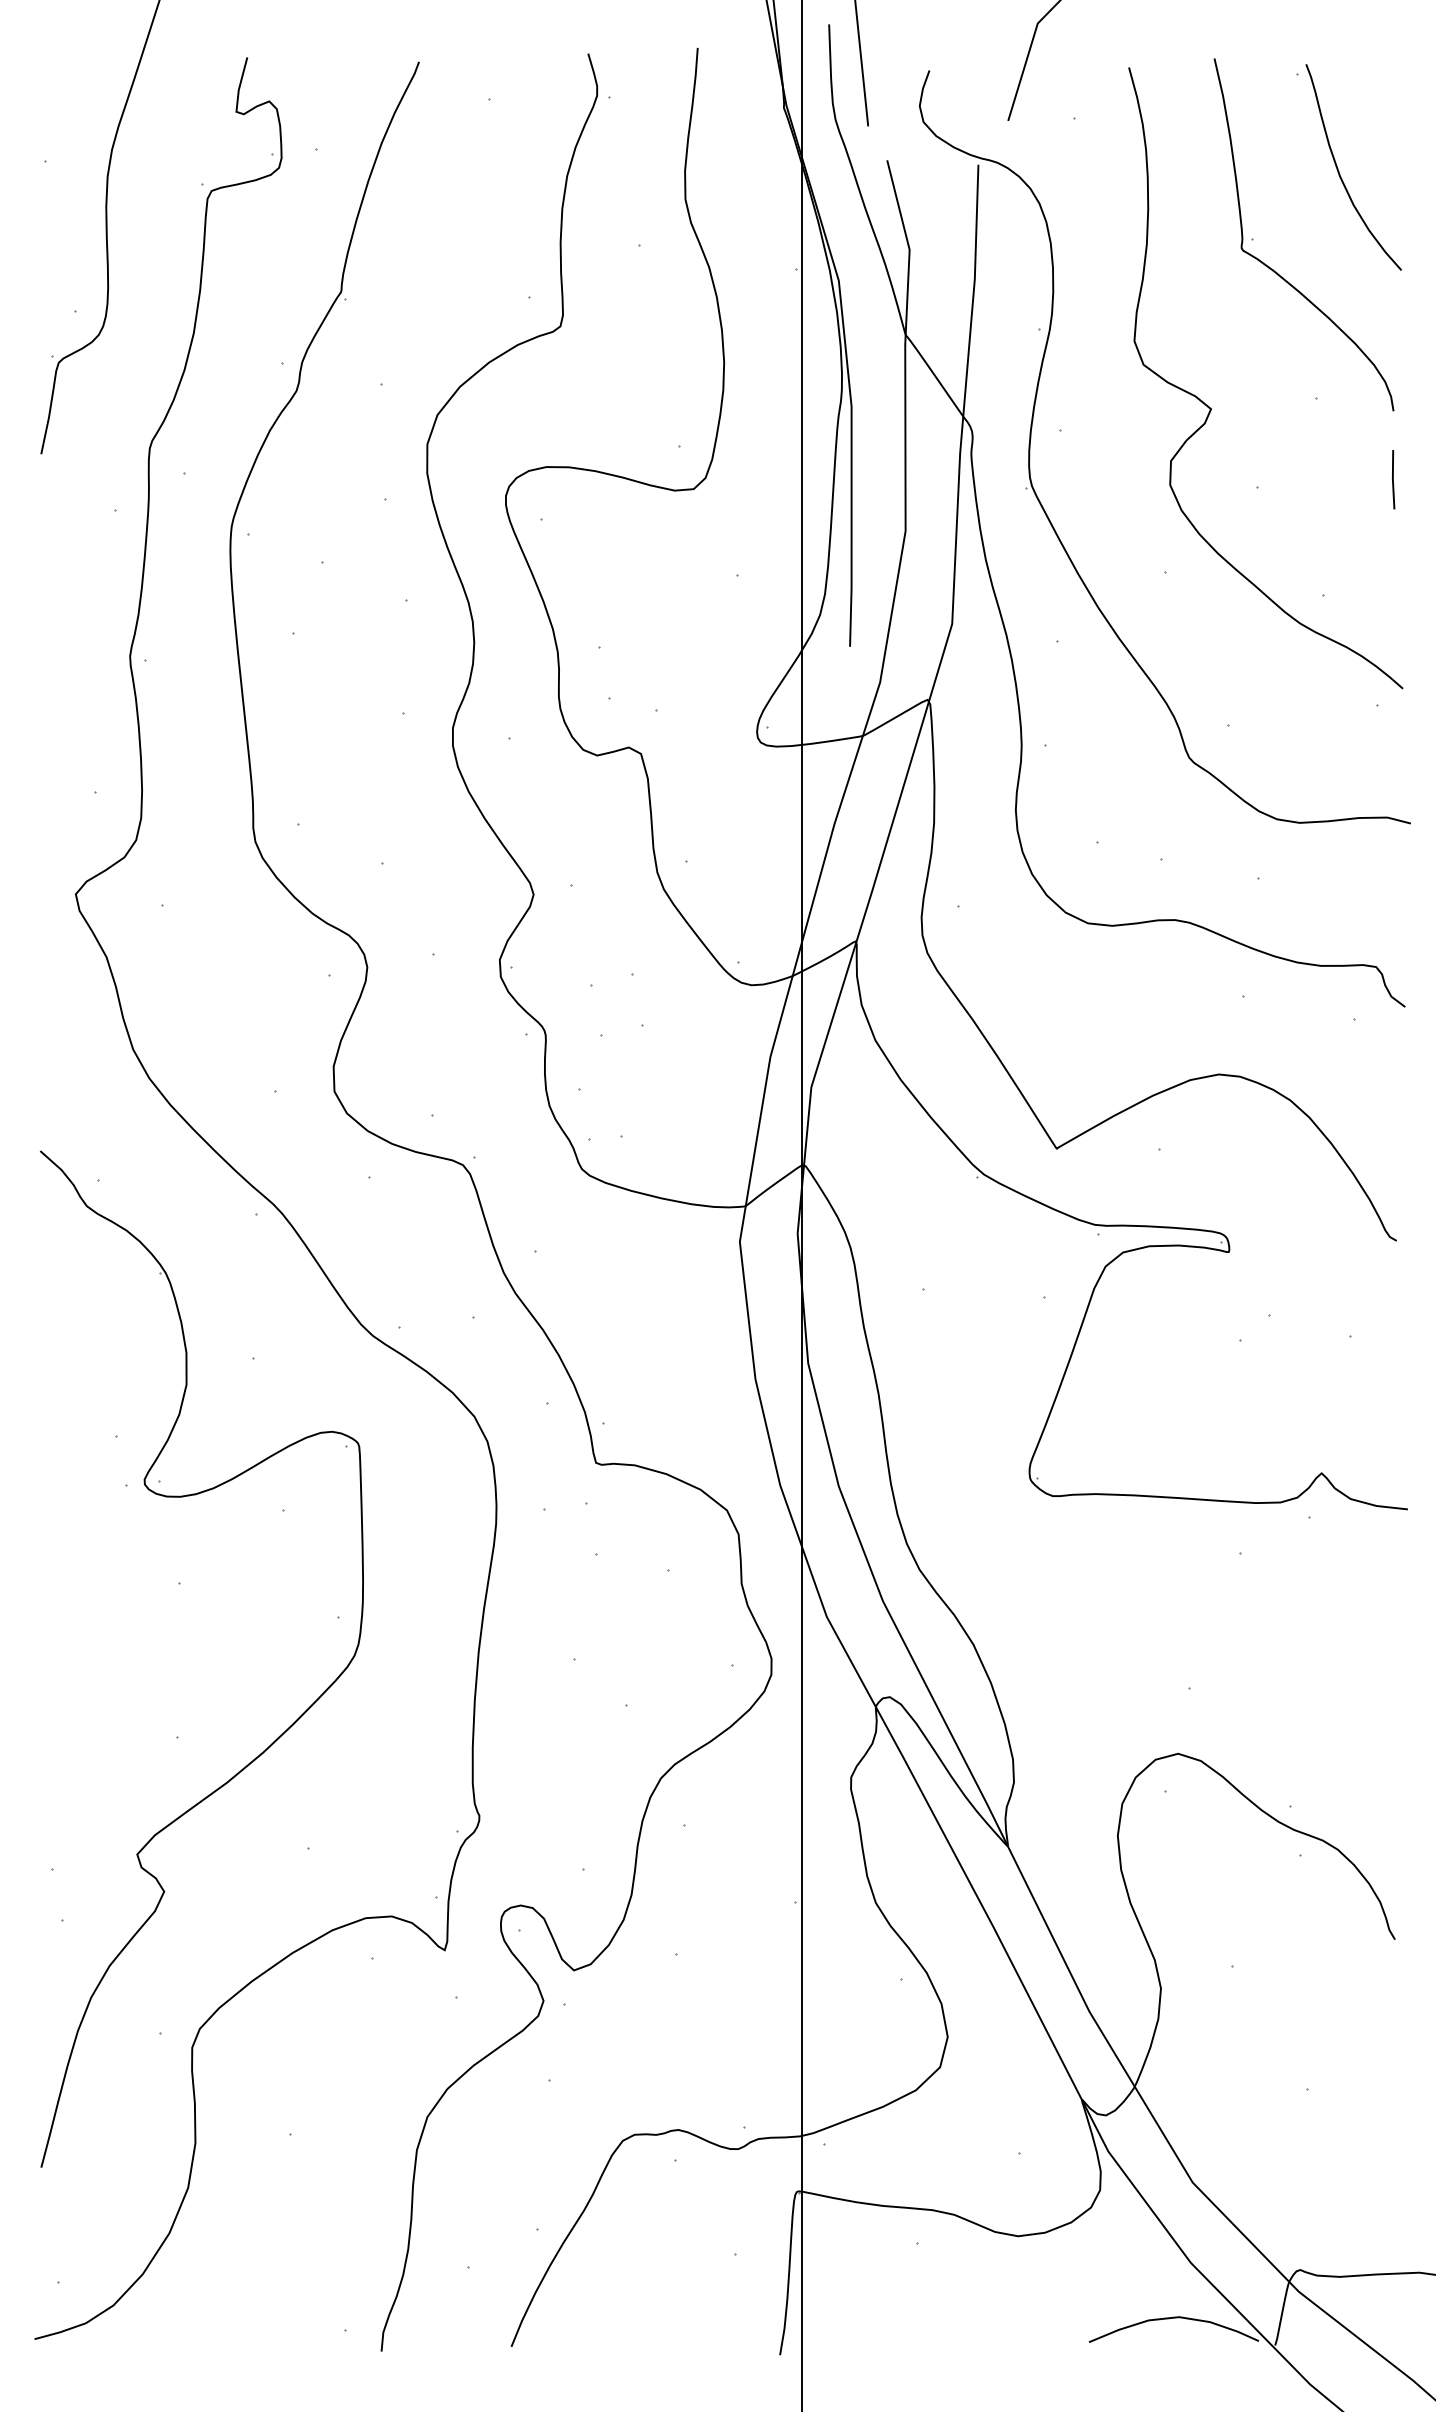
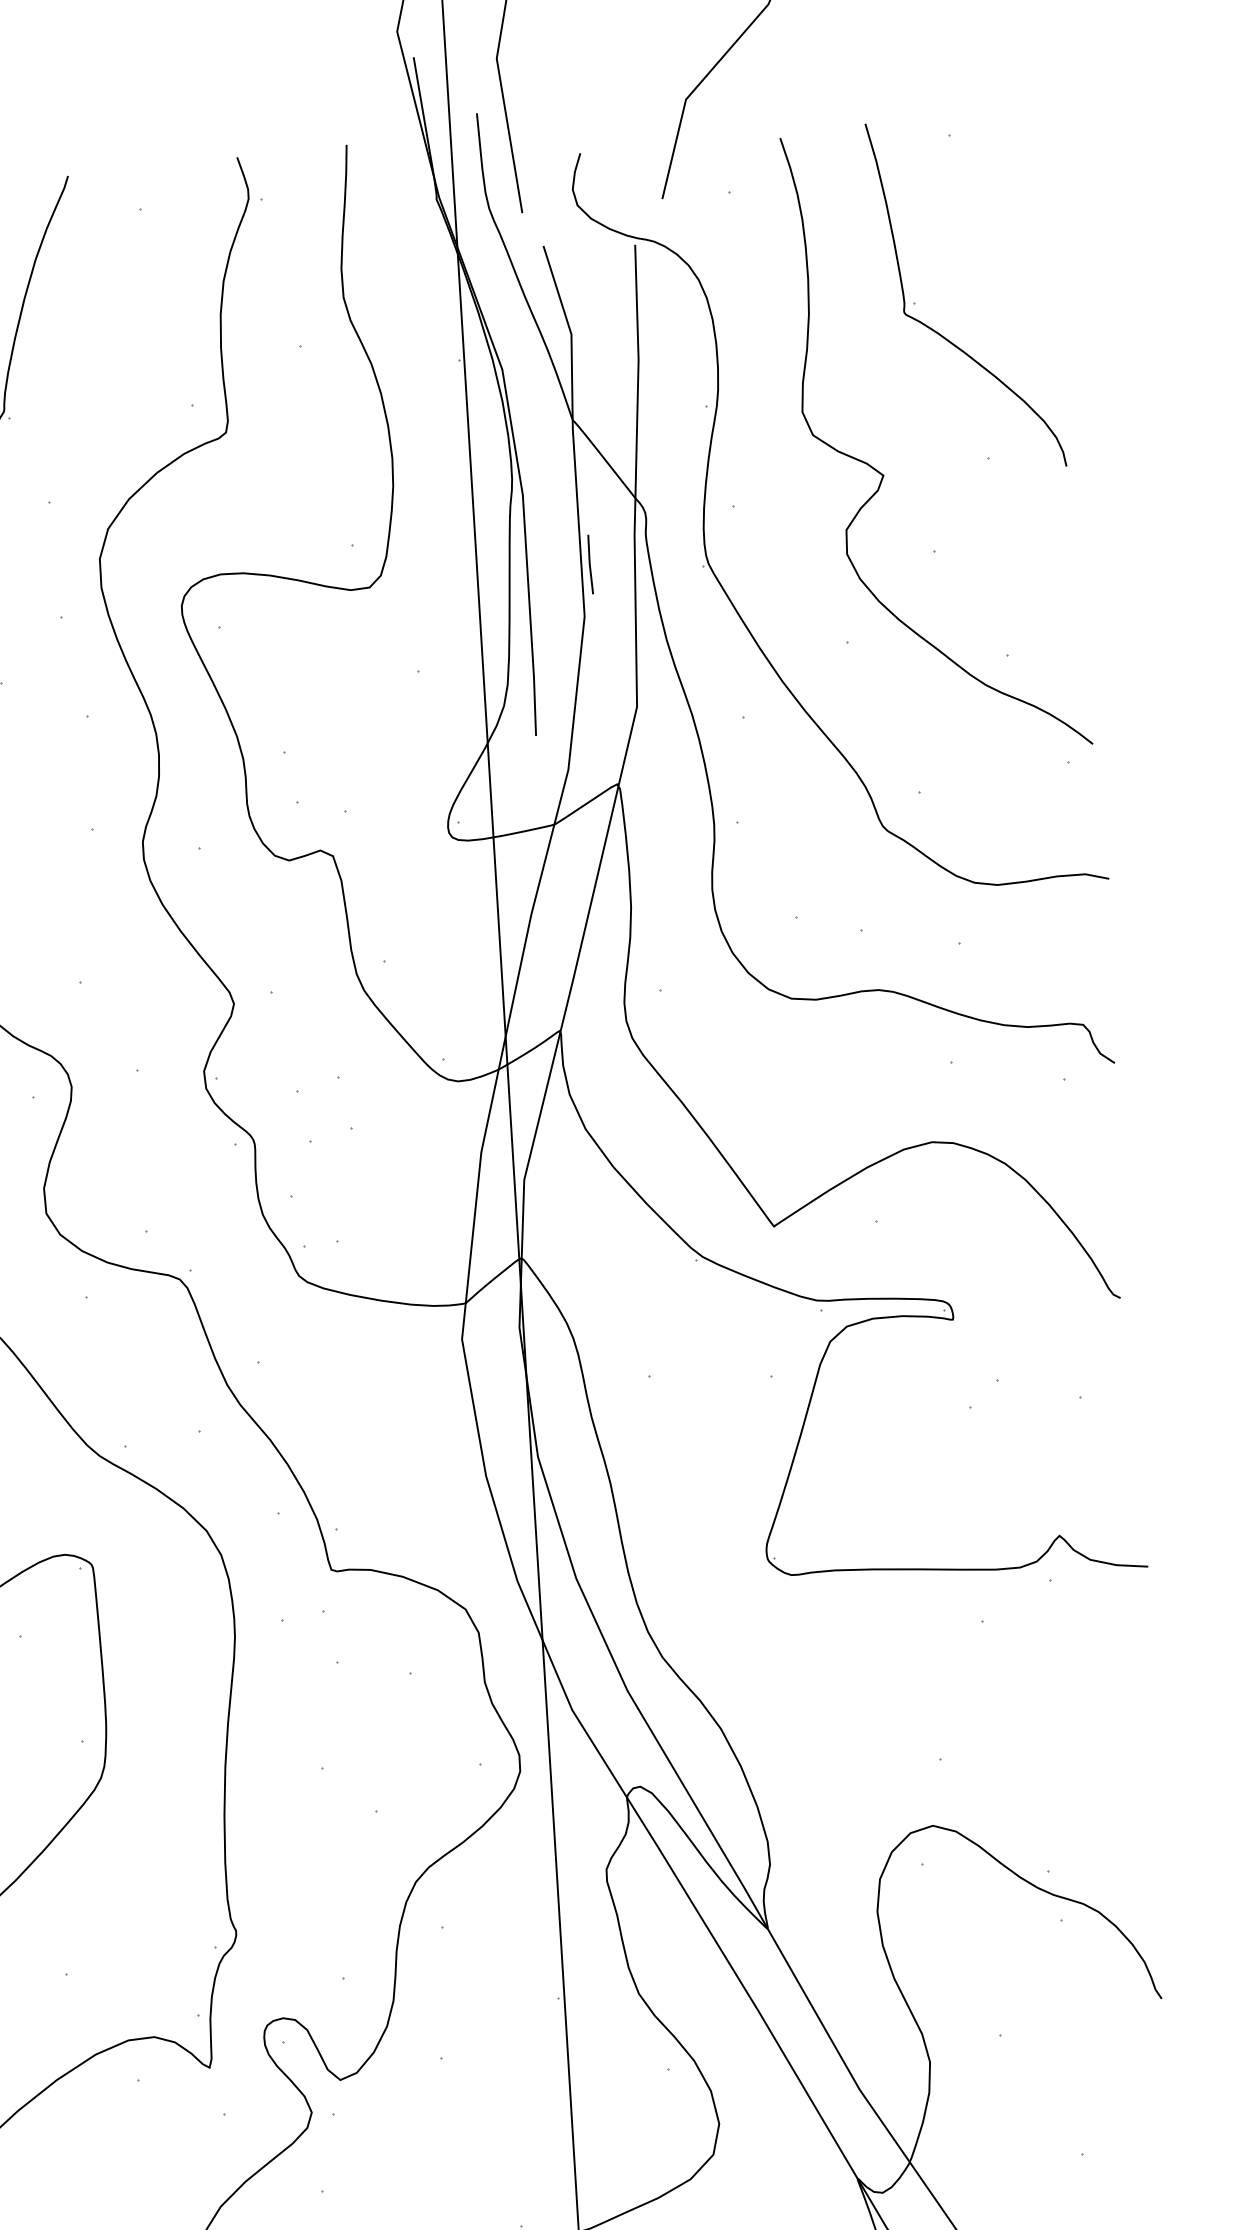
curve: (1339, 171) -> (997, 229), removed
line: (1393, 479) -> (590, 564), moved

